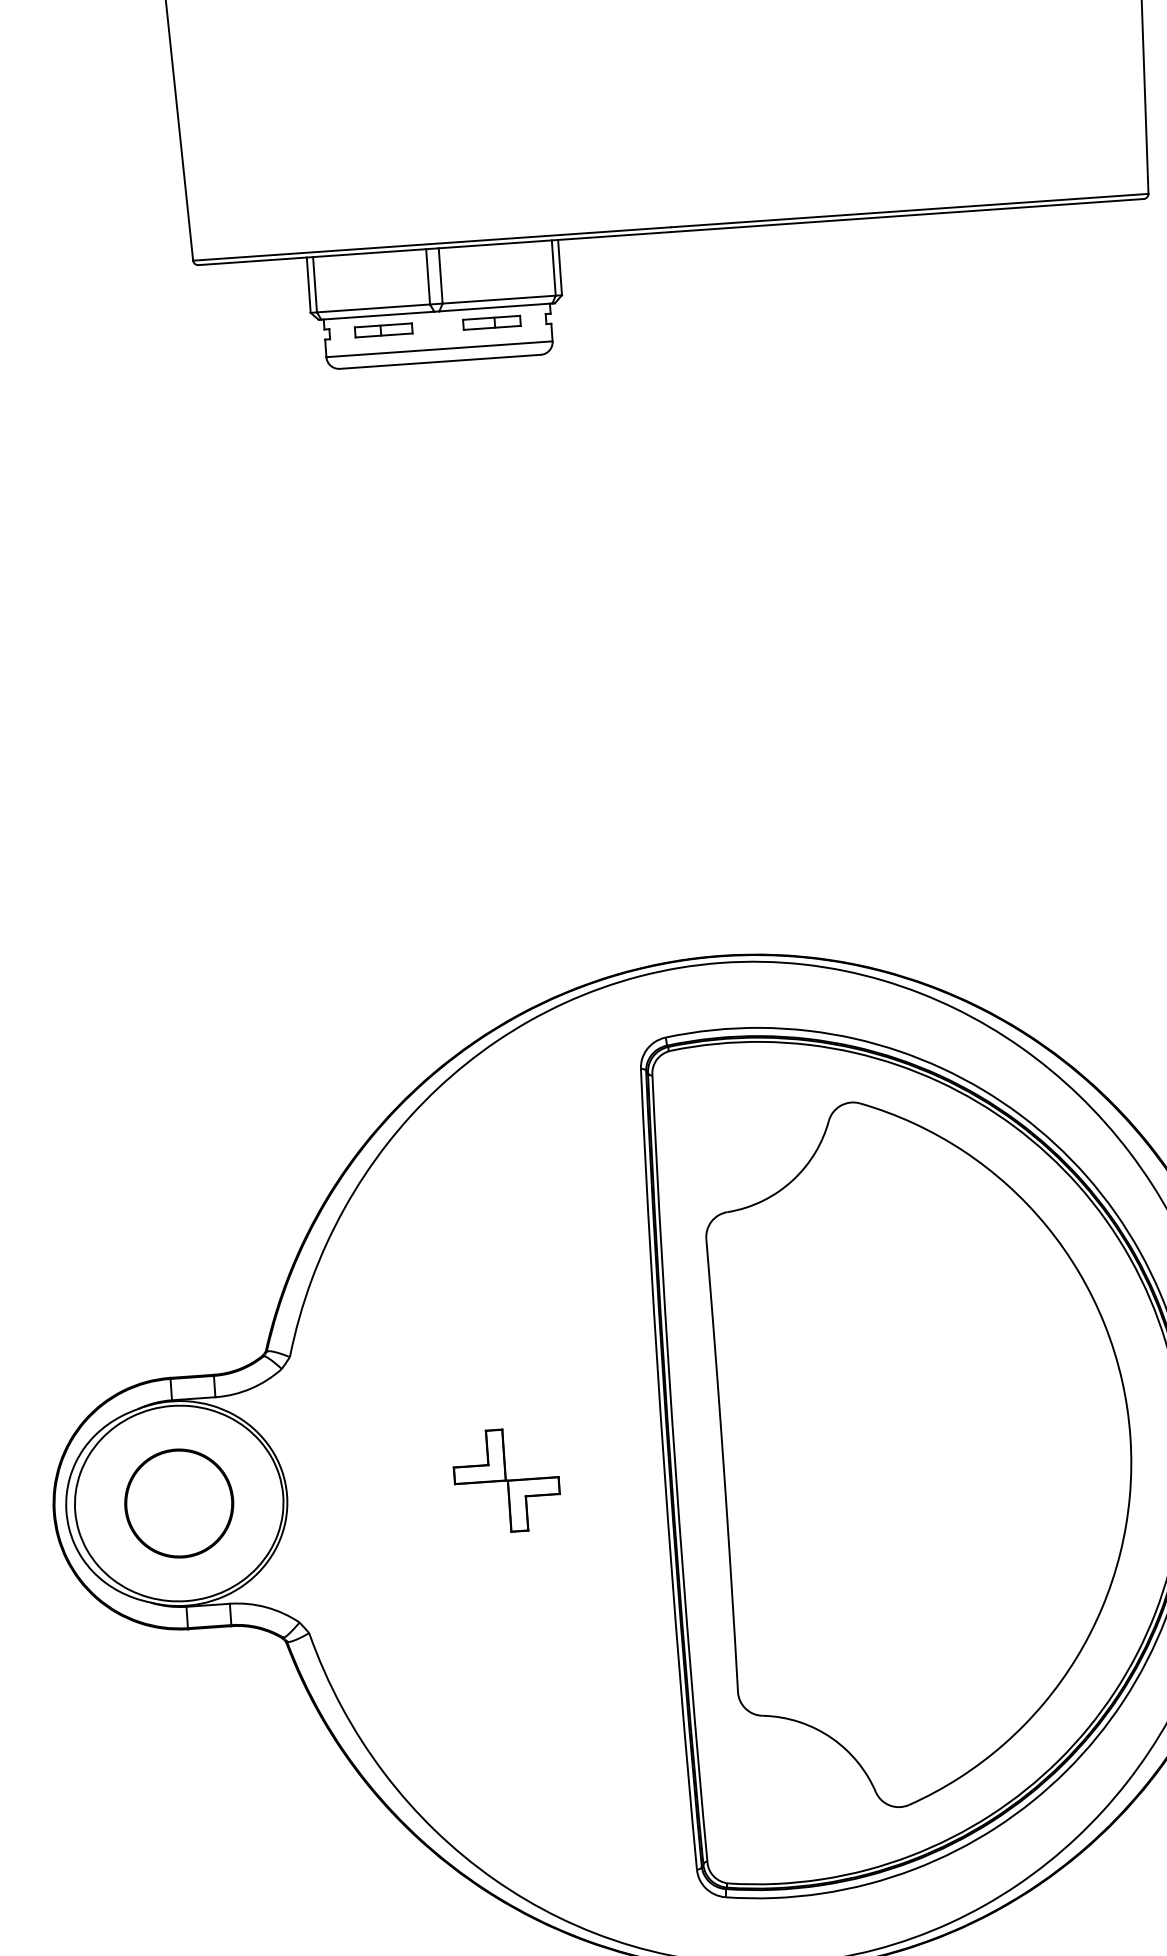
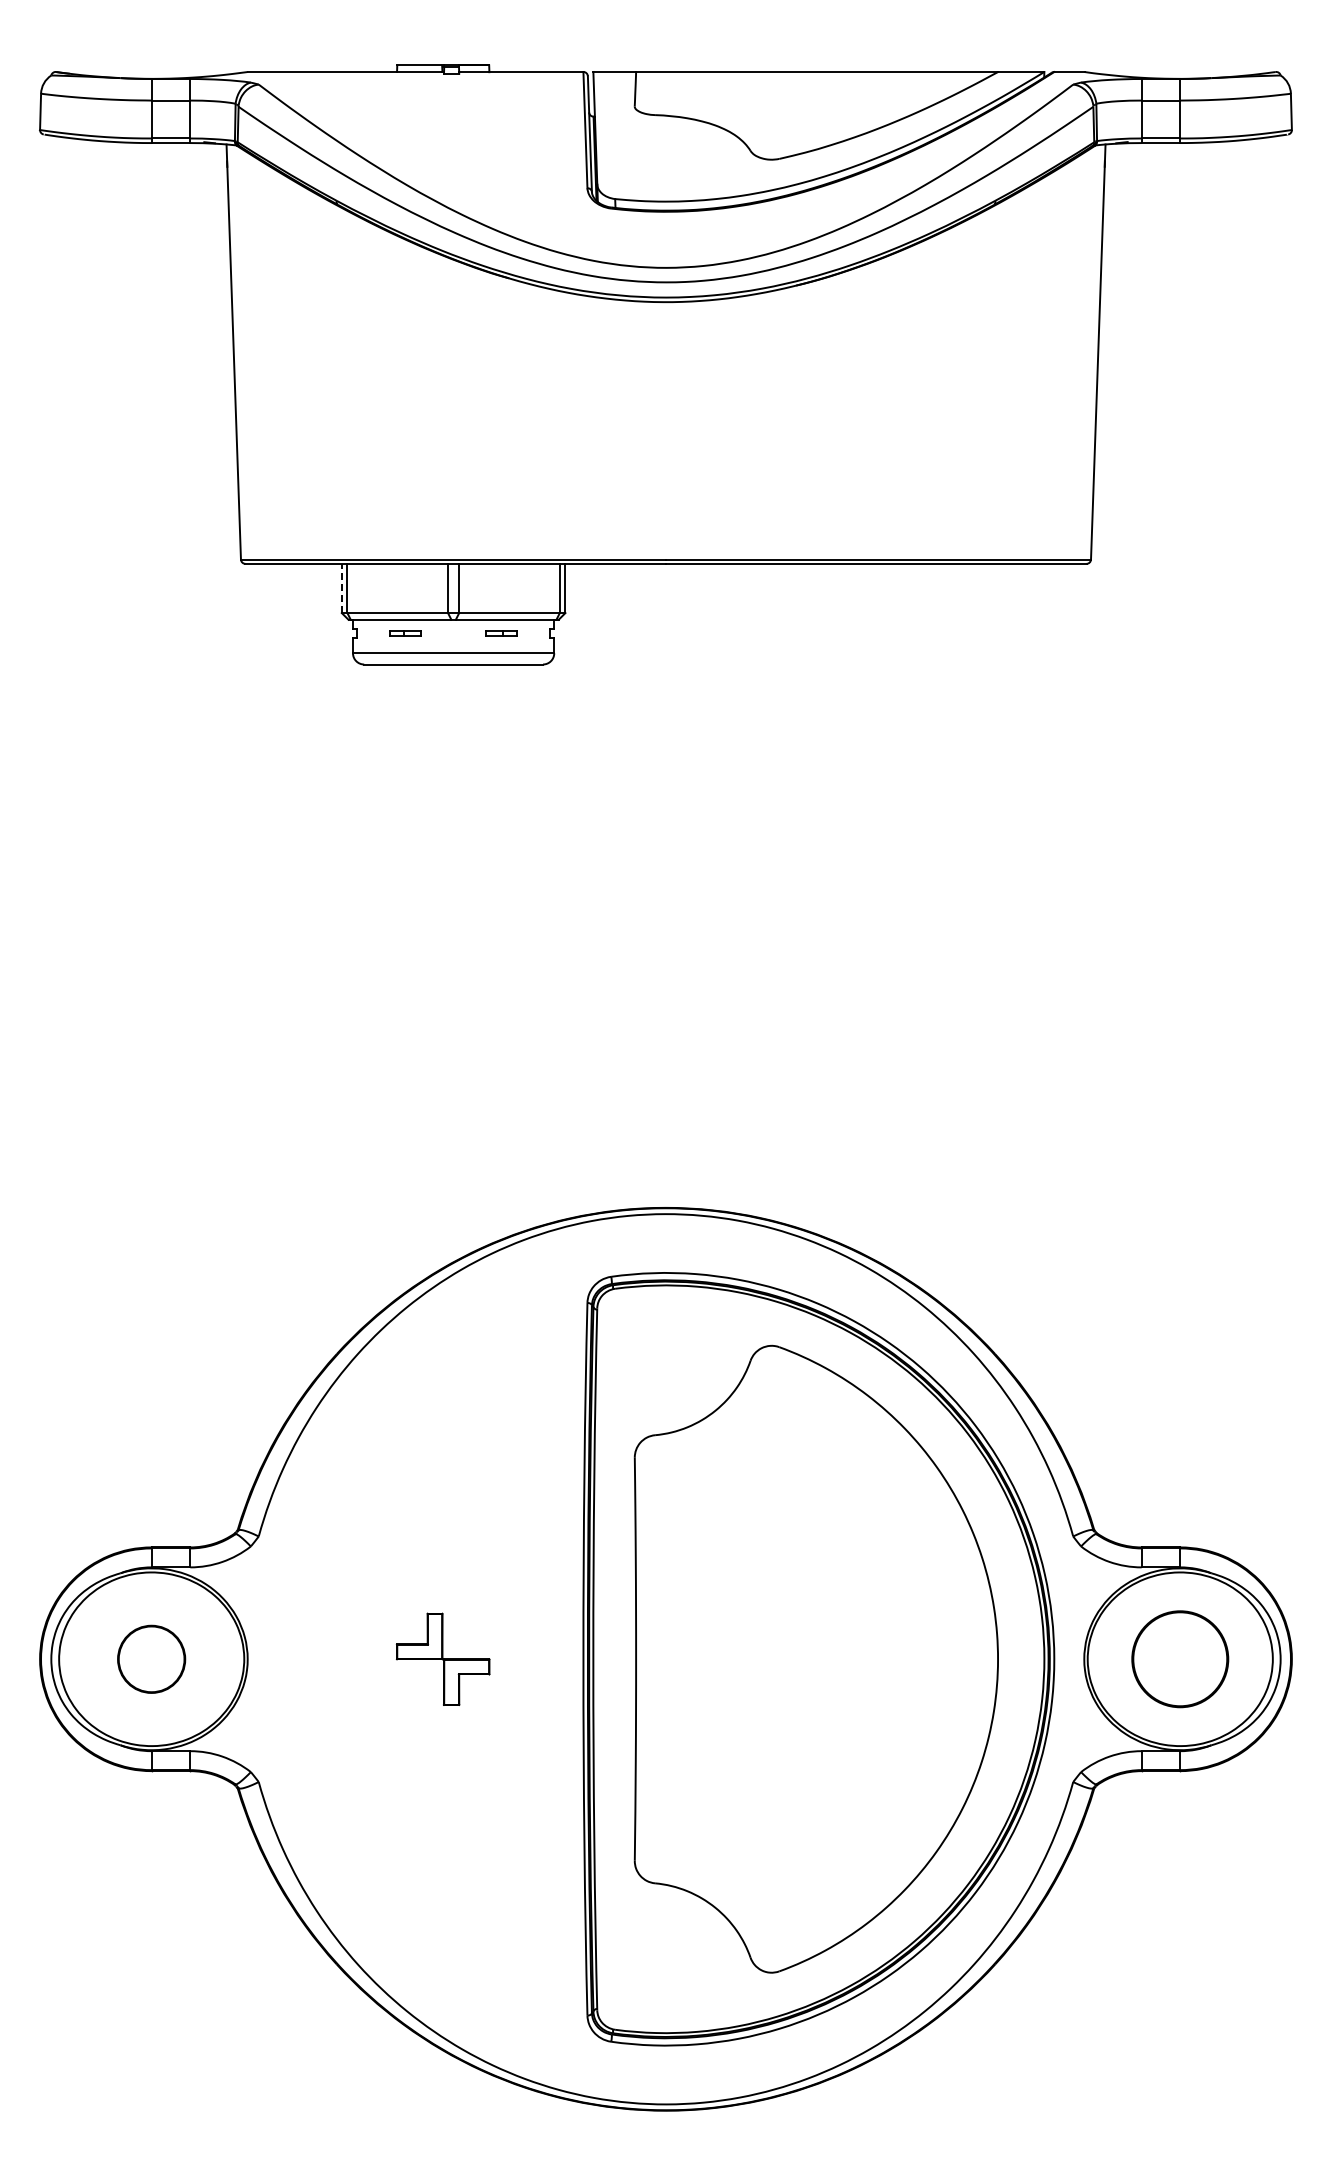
line: (308, 285) -> (341, 588), solid -> dashed
part: (491, 323) -> (501, 633), size x0.6
part: (383, 330) -> (405, 633), size x0.6
circle: (179, 1503) -> (151, 1659), size x0.7

